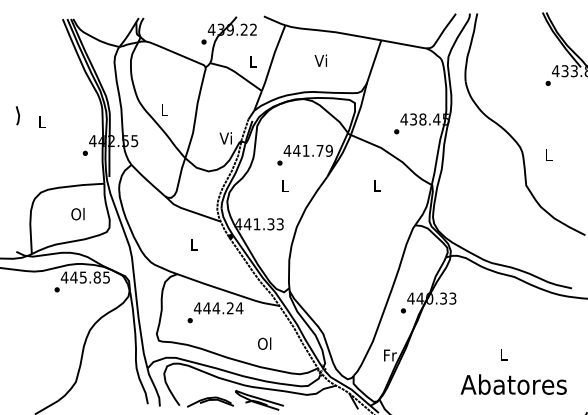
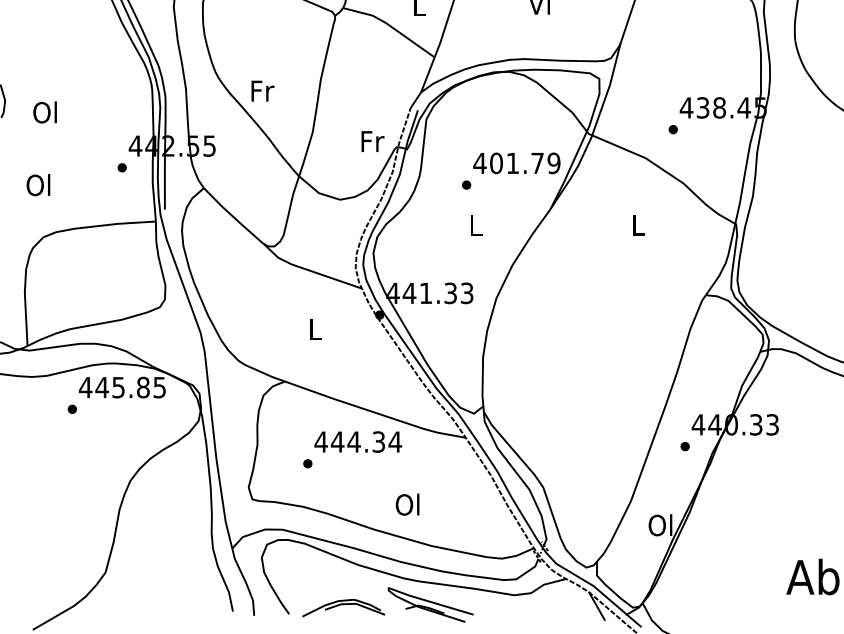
text: (164, 109) -> (262, 90), L -> Fr
text: (41, 121) -> (44, 111), L -> Ol
text: (226, 138) -> (372, 141), Vi -> Fr
text: (296, 150) -> (495, 162), 441.79 -> 401.79
text: (77, 214) -> (37, 185), moved
text: (229, 308) -> (377, 442), 444.24 -> 444.34
text: (264, 343) -> (407, 504), moved
text: (389, 355) -> (660, 525), Fr -> Ol

